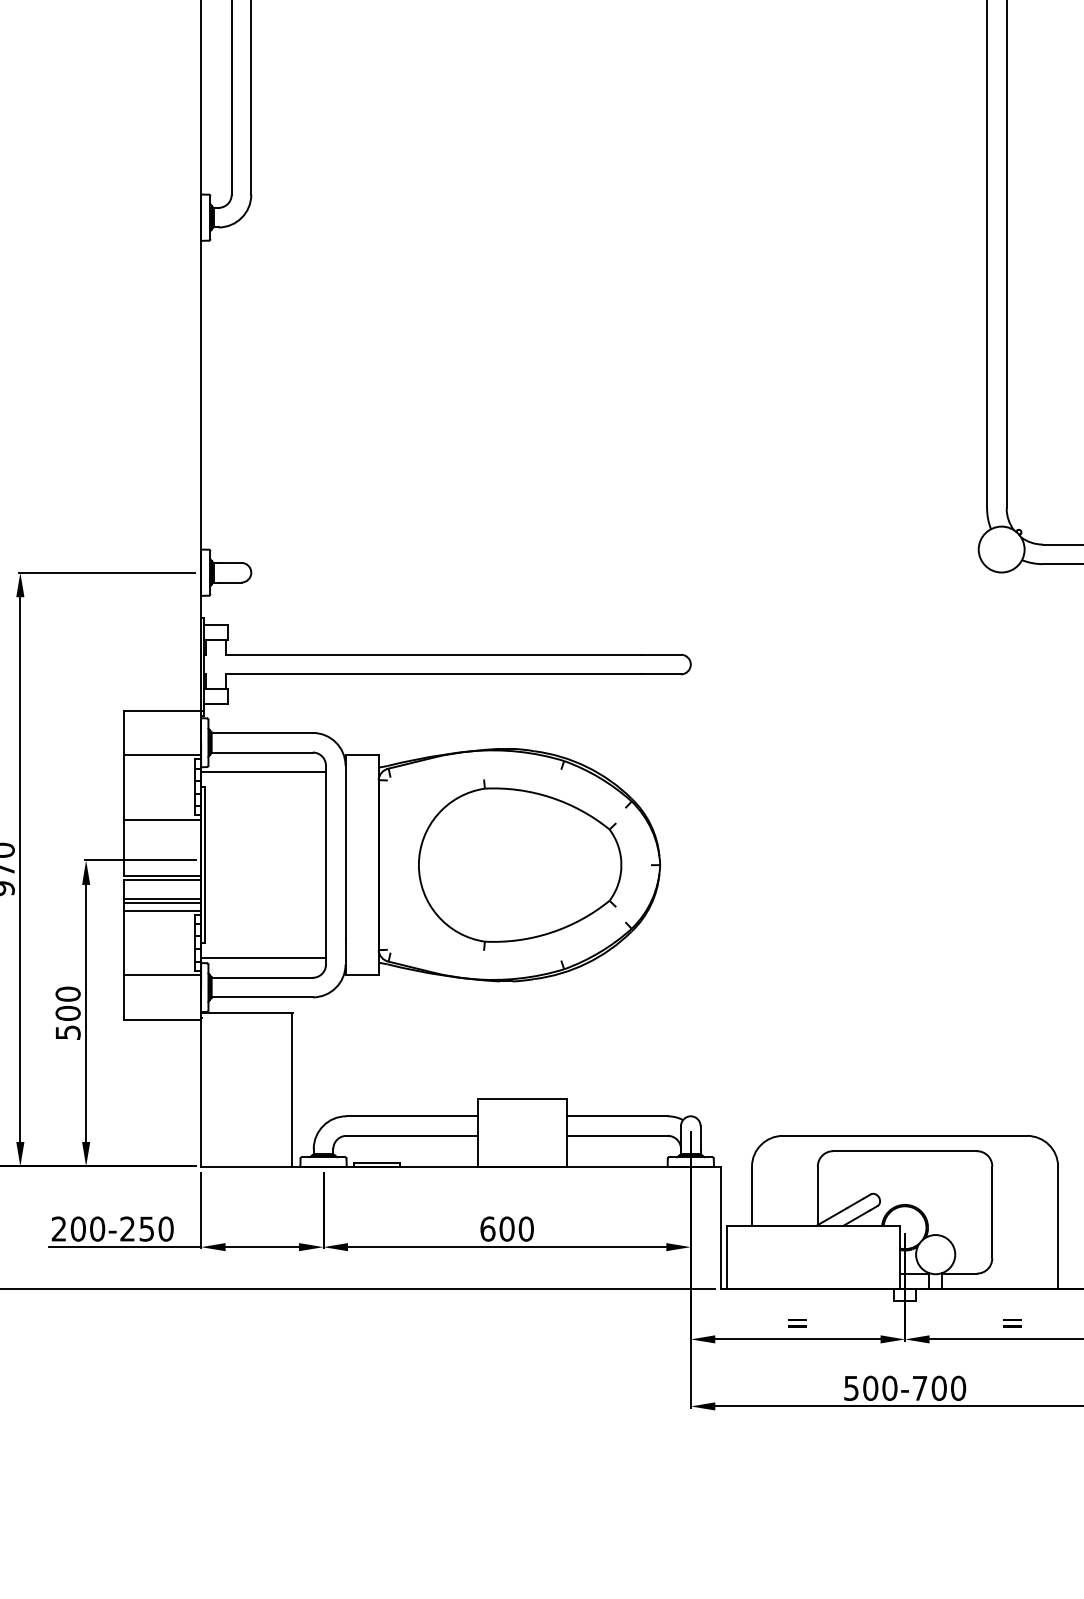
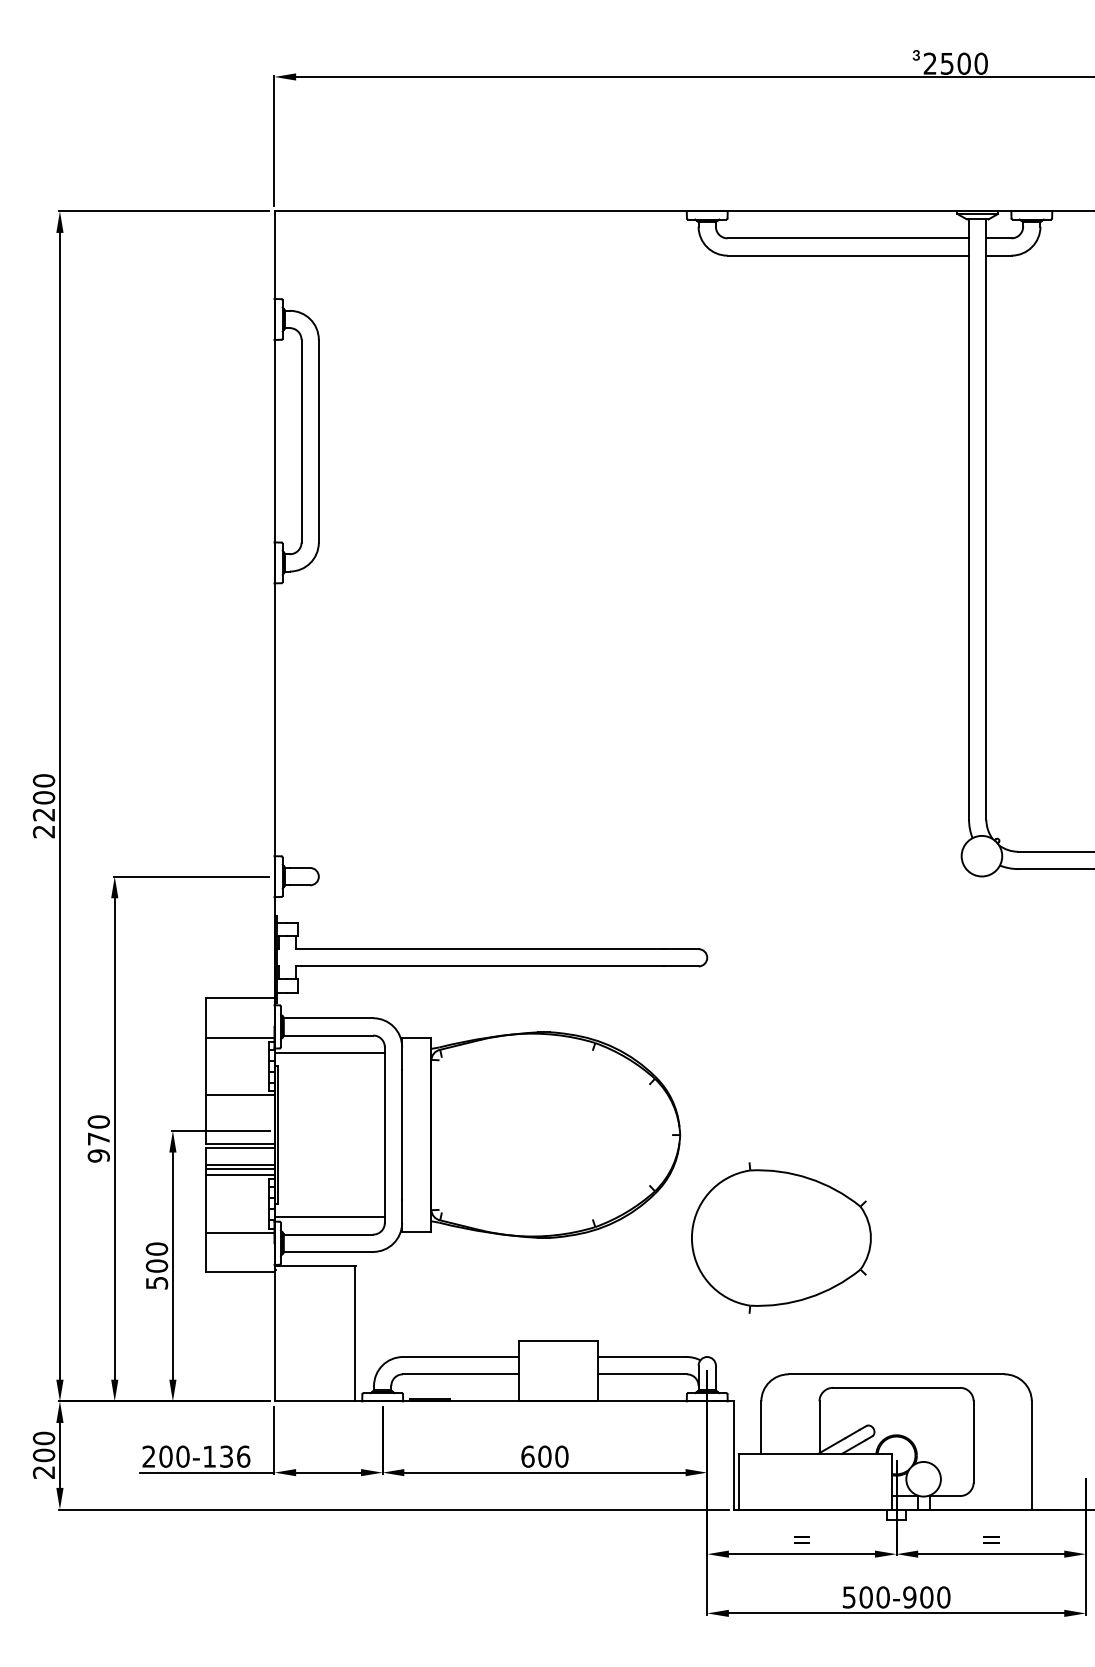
part: (520, 864) -> (781, 1237), moved
text: (146, 1228) -> (226, 1456), 200-250 -> 200-136
text: (919, 1388) -> (909, 1597), 500-700 -> 500-900

